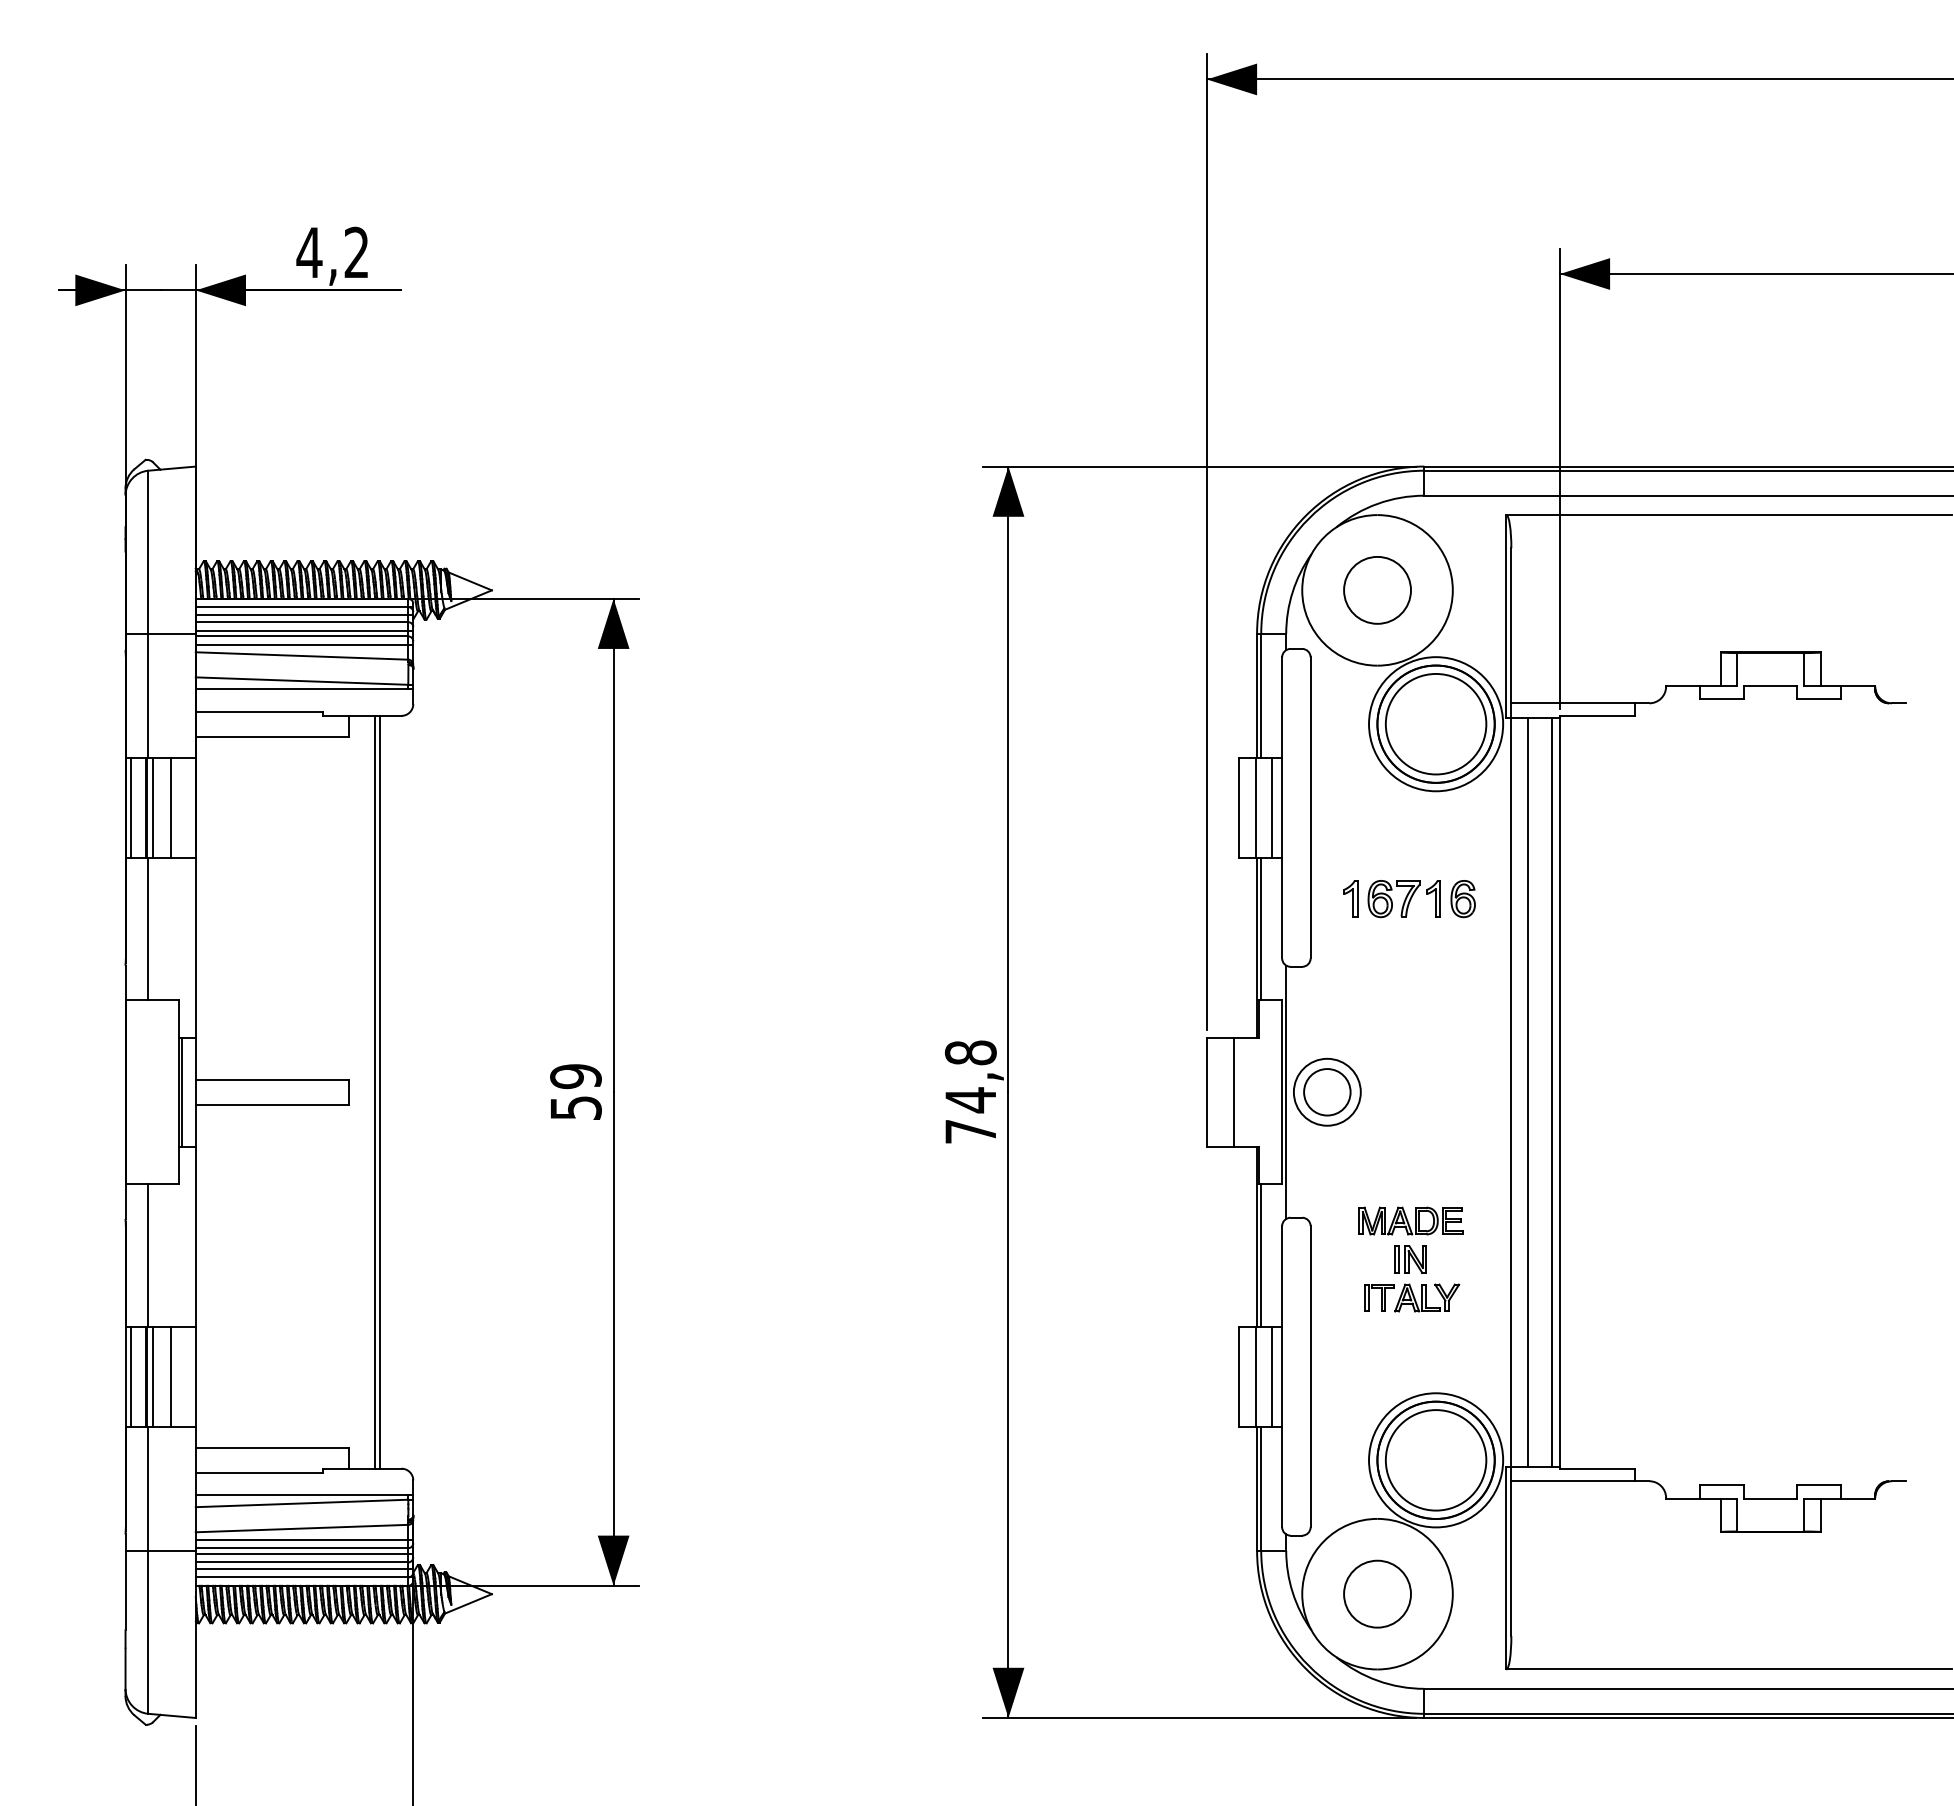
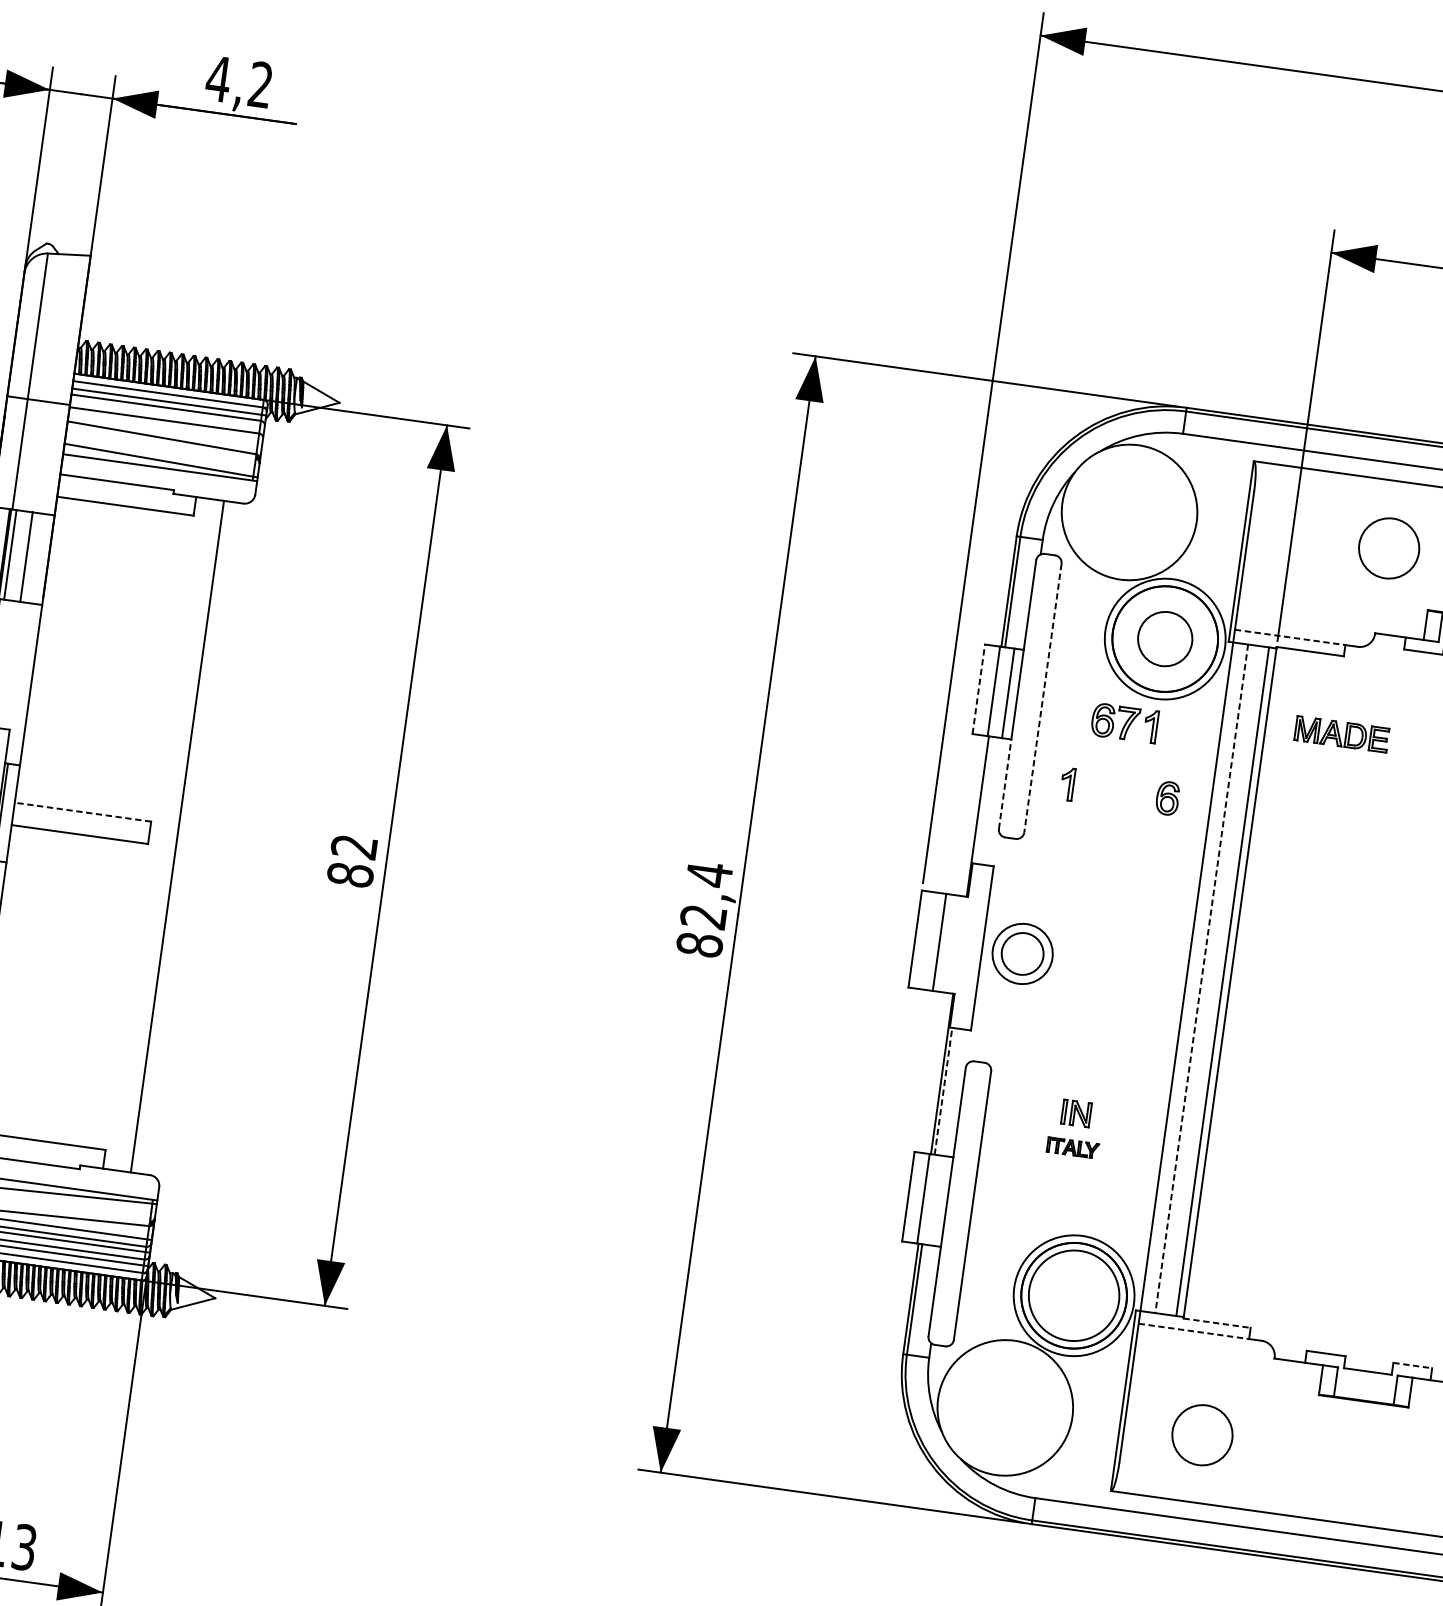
circle: (1377, 590) -> (1389, 548), moved
line: (304, 630) -> (167, 415), removed
line: (304, 644) -> (165, 427), removed
line: (1573, 703) -> (1290, 637), solid -> dashed
circle: (1435, 723) -> (1164, 638), size x0.6
line: (1238, 807) -> (978, 688), solid -> dashed
line: (1310, 807) -> (1042, 697), solid -> dashed
part: (1403, 899) -> (1123, 723), moved
line: (1282, 907) -> (1005, 783), solid -> dashed
line: (1261, 929) -> (984, 800), removed
line: (271, 1079) -> (82, 811), solid -> dashed
line: (374, 1091) -> (172, 835), removed
text: (970, 1091) -> (704, 909), 74,8 -> 82,4
line: (1286, 1091) -> (986, 948), removed
text: (575, 1092) -> (351, 861), 59 -> 82
line: (1528, 1092) -> (1202, 979), solid -> dashed
part: (1410, 1220) -> (1341, 733), moved
line: (1261, 1254) -> (943, 1090), solid -> dashed
part: (1412, 1297) -> (1073, 1147), size x0.6
line: (1271, 1376) -> (937, 1200), removed
line: (1597, 1468) -> (1217, 1323), solid -> dashed
line: (1573, 1481) -> (1194, 1331), solid -> dashed
line: (1819, 1485) -> (1413, 1365), solid -> dashed
circle: (1377, 1593) -> (1202, 1434), moved

